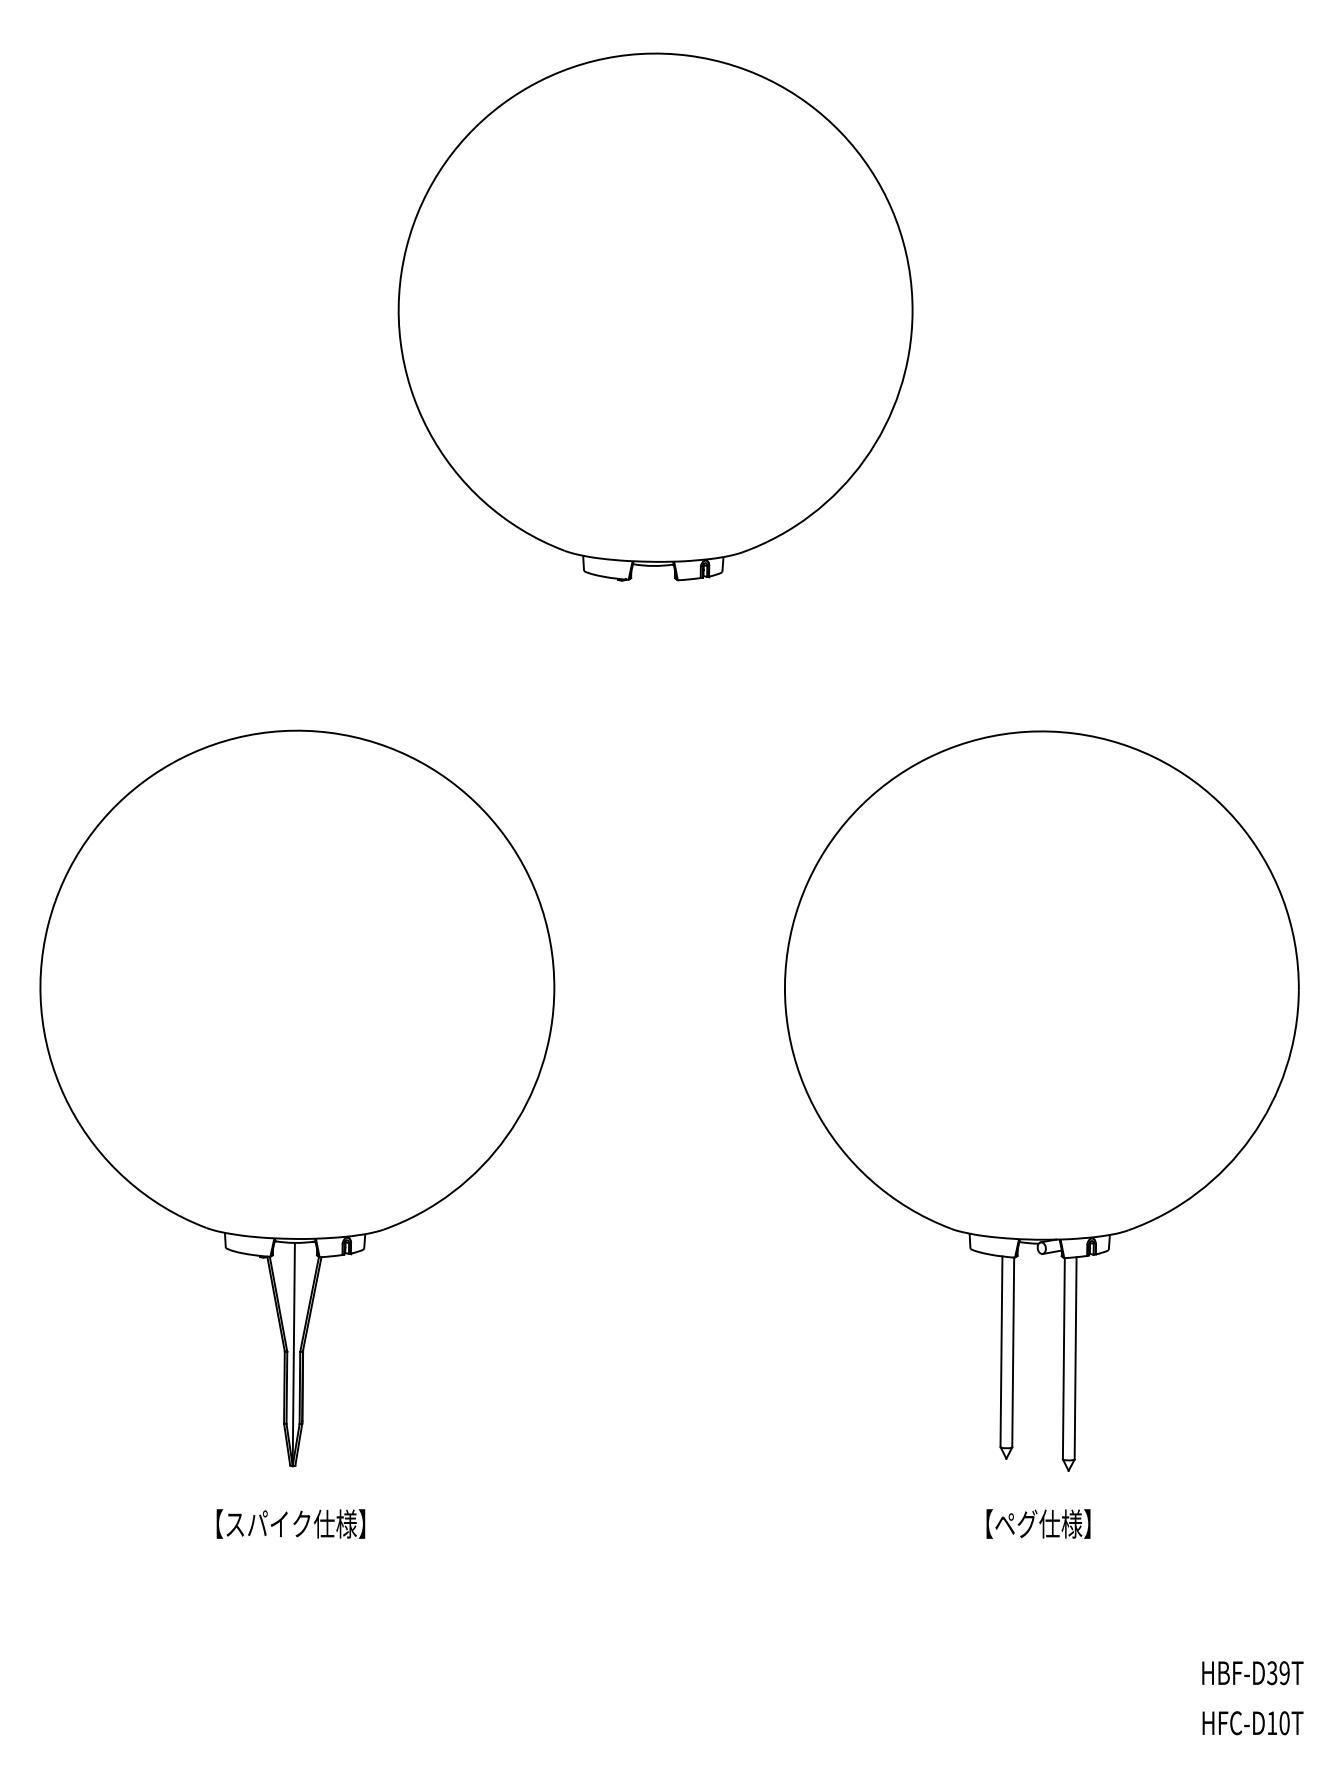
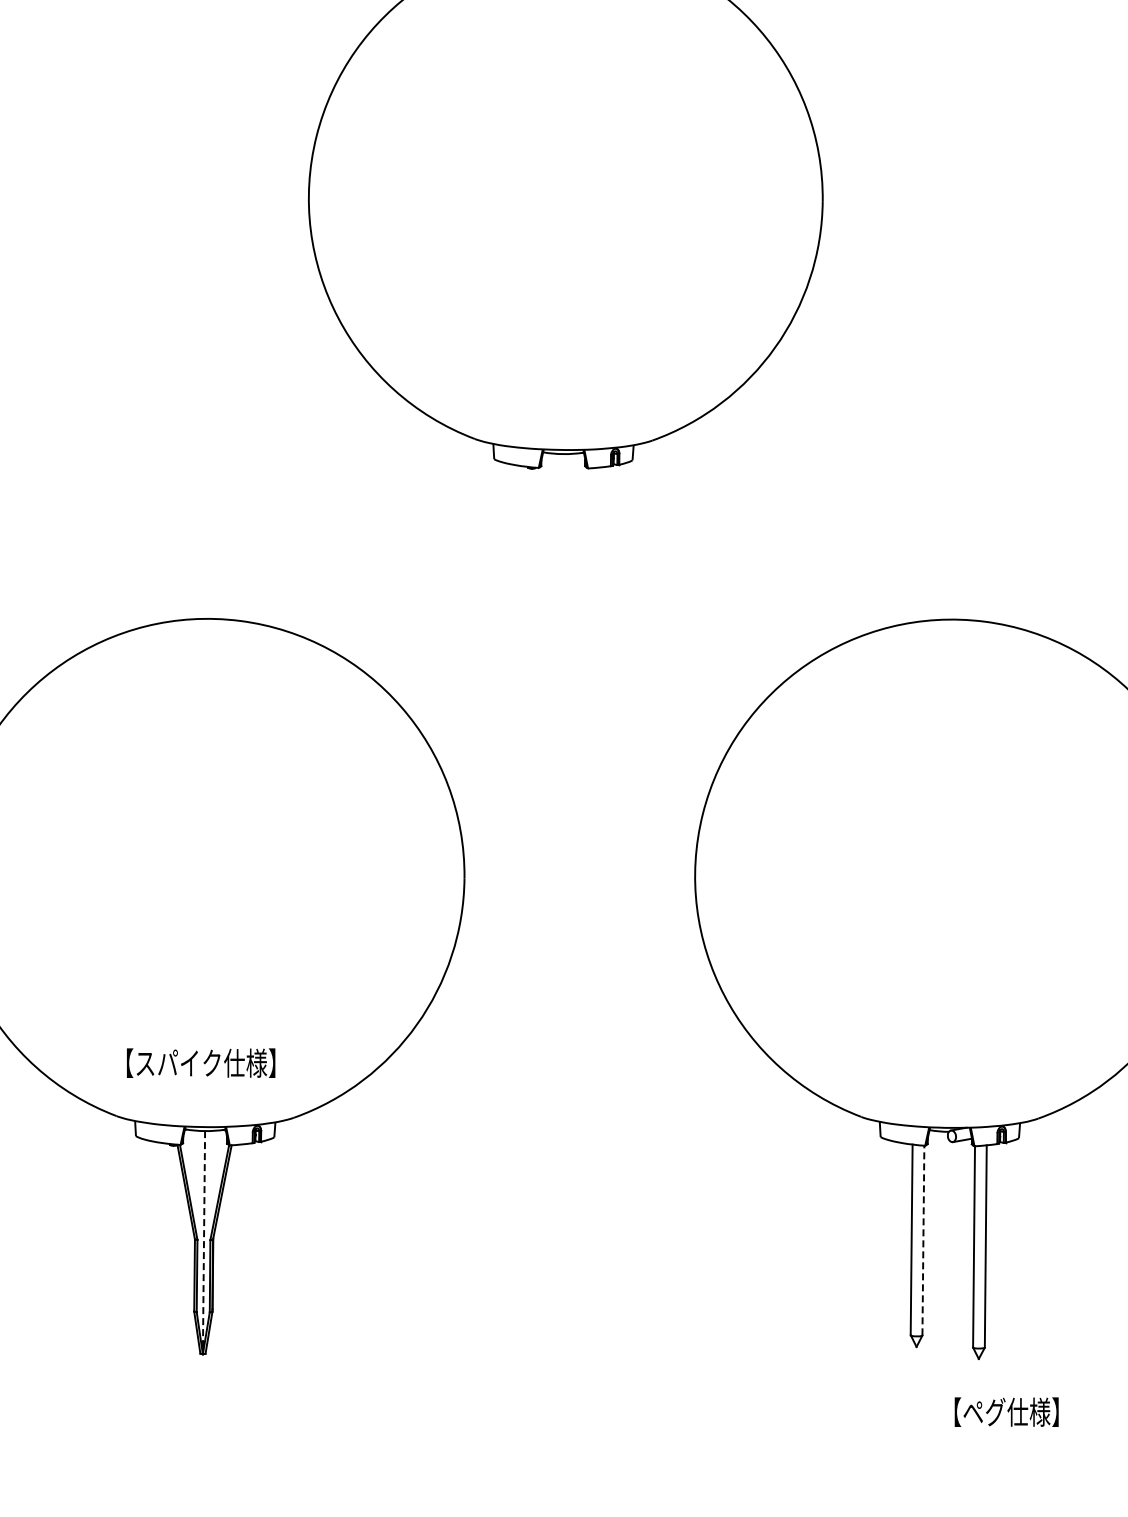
line: (1013, 1352) -> (923, 1240), solid -> dashed
line: (293, 1354) -> (203, 1242), solid -> dashed
text: (290, 1523) -> (200, 1062), moved
text: (1038, 1523) -> (1006, 1411), moved

